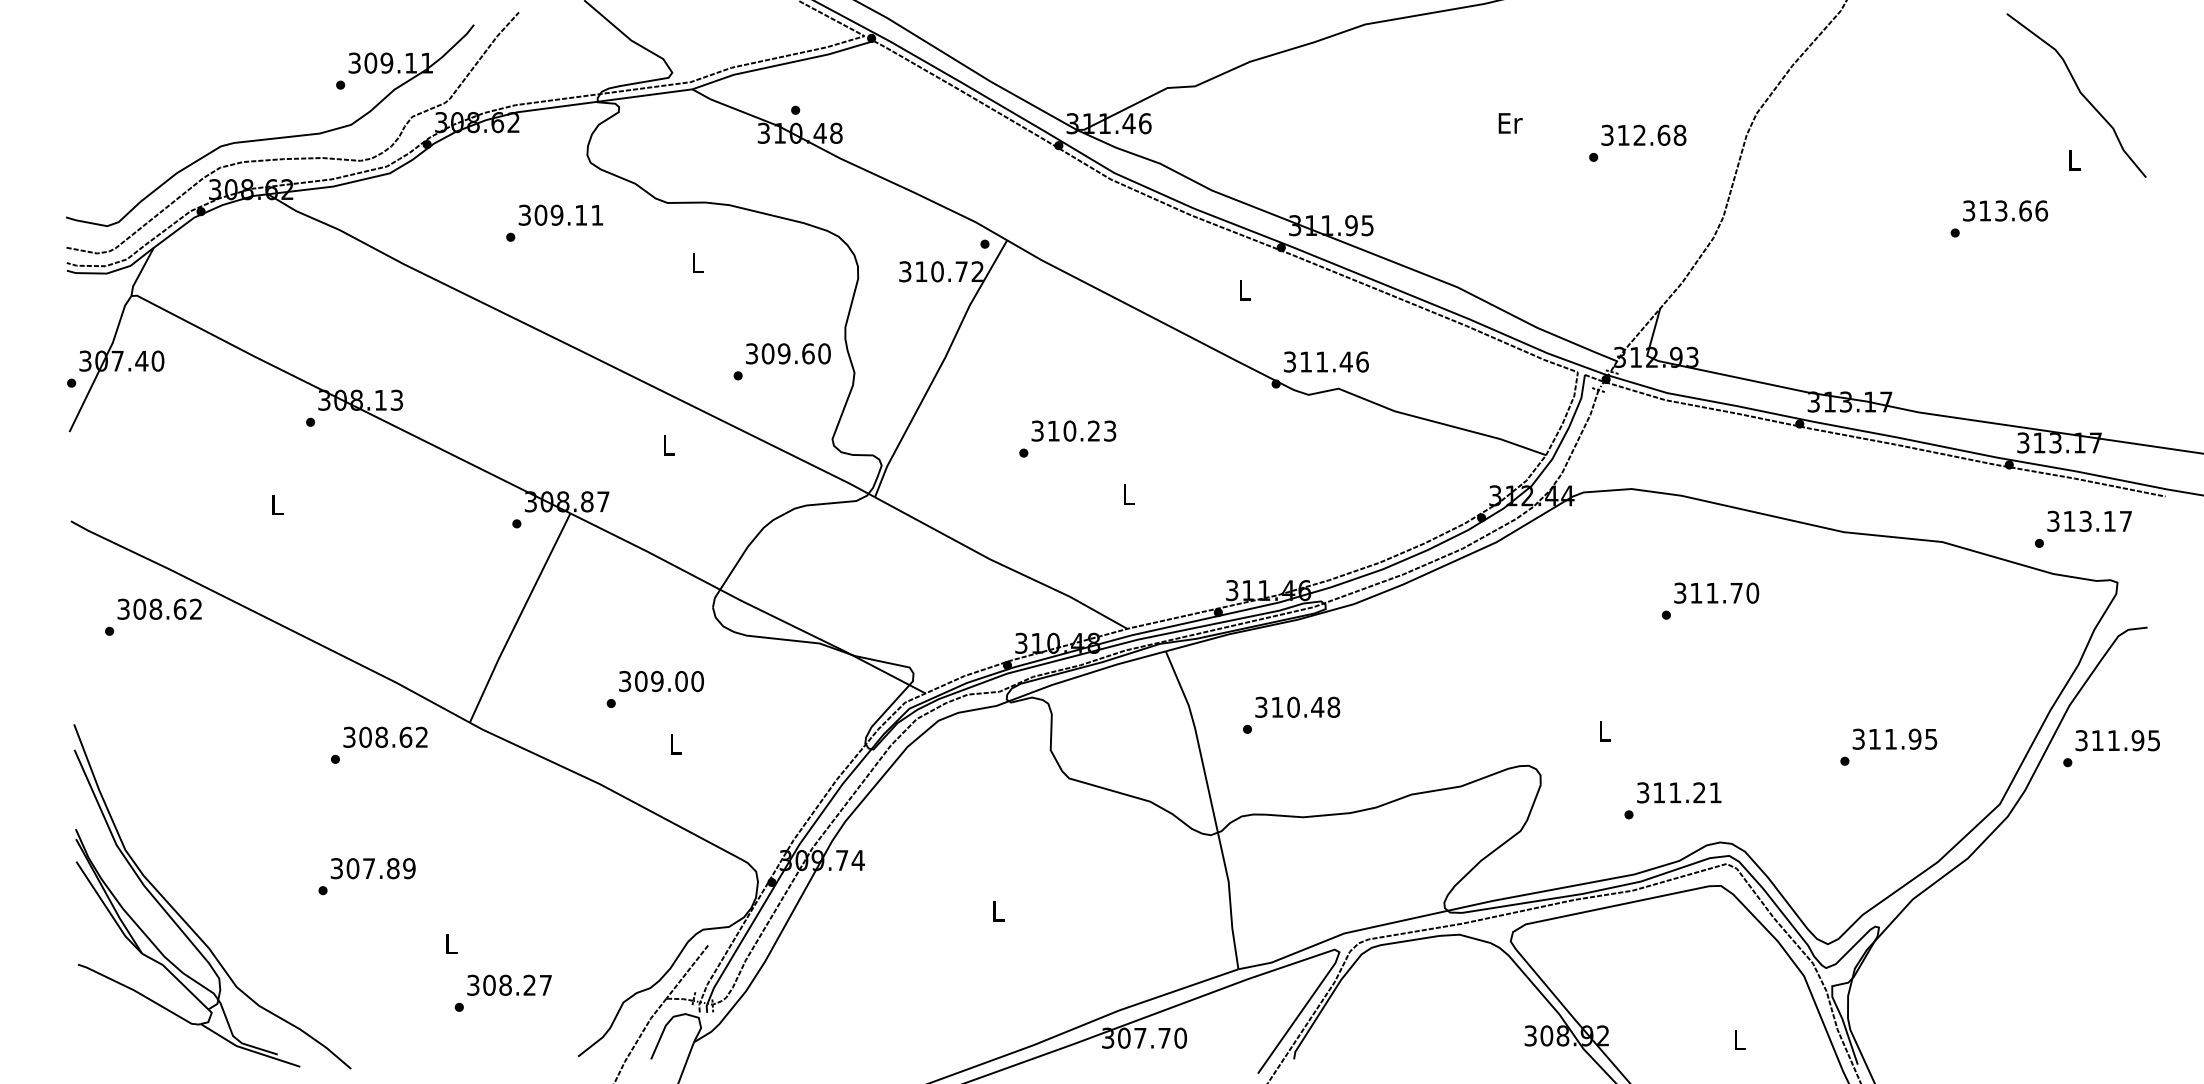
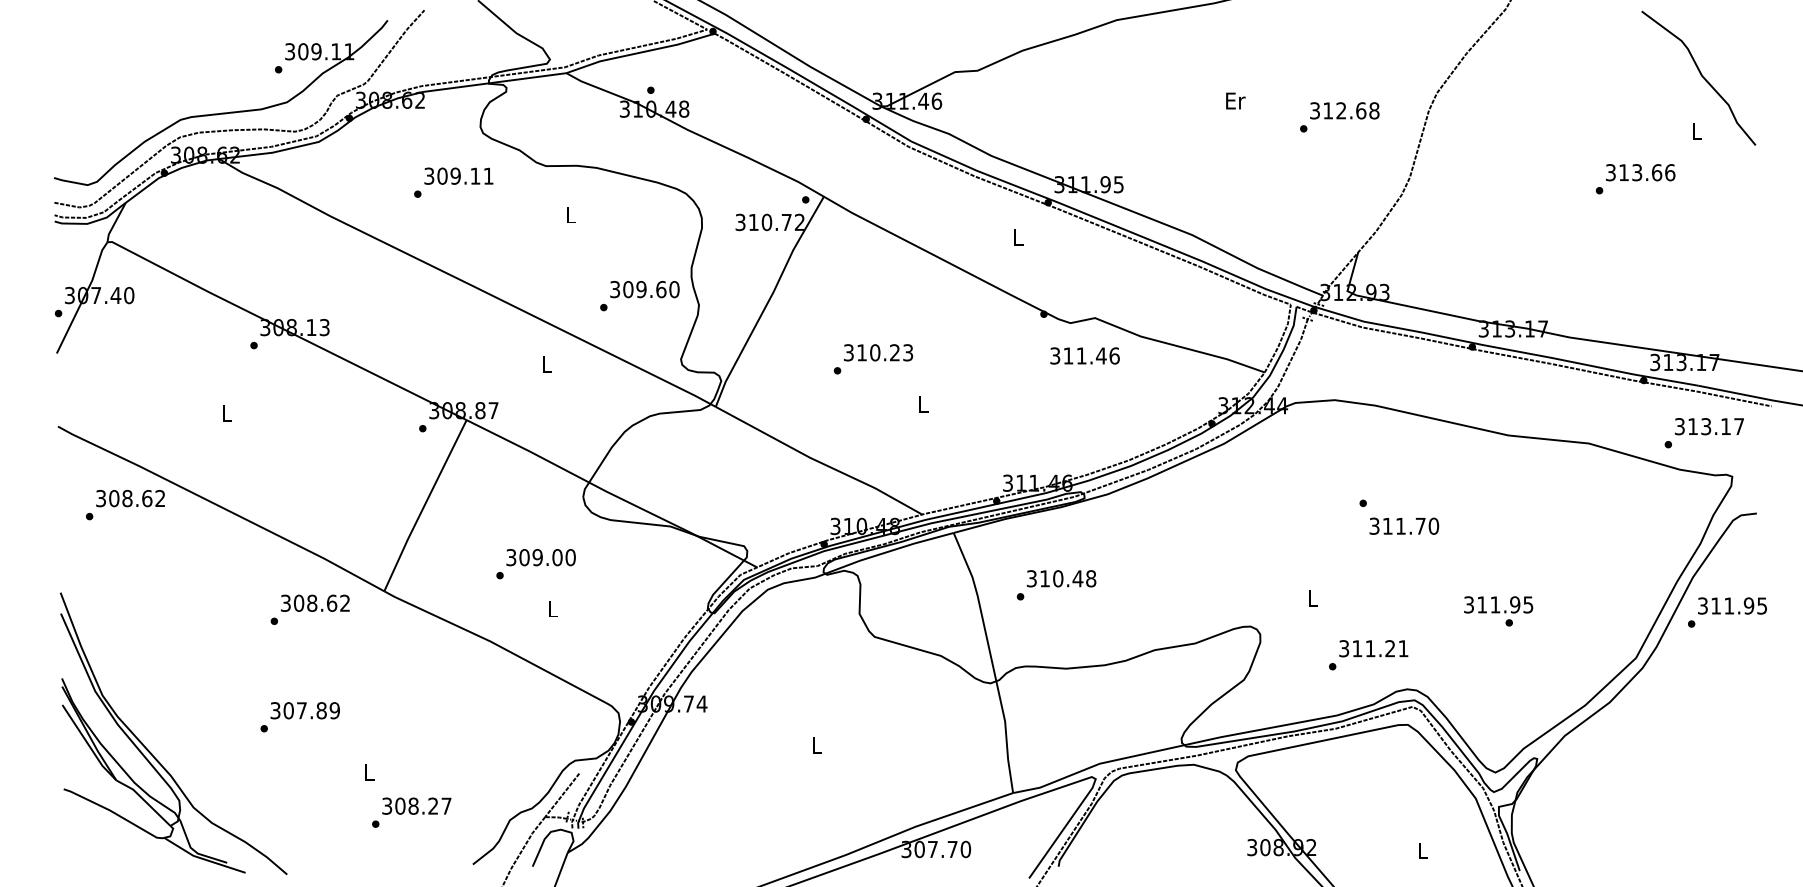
text: (1326, 361) -> (1085, 355), moved
text: (1716, 592) -> (1404, 525), moved
text: (1894, 738) -> (1498, 604), moved

